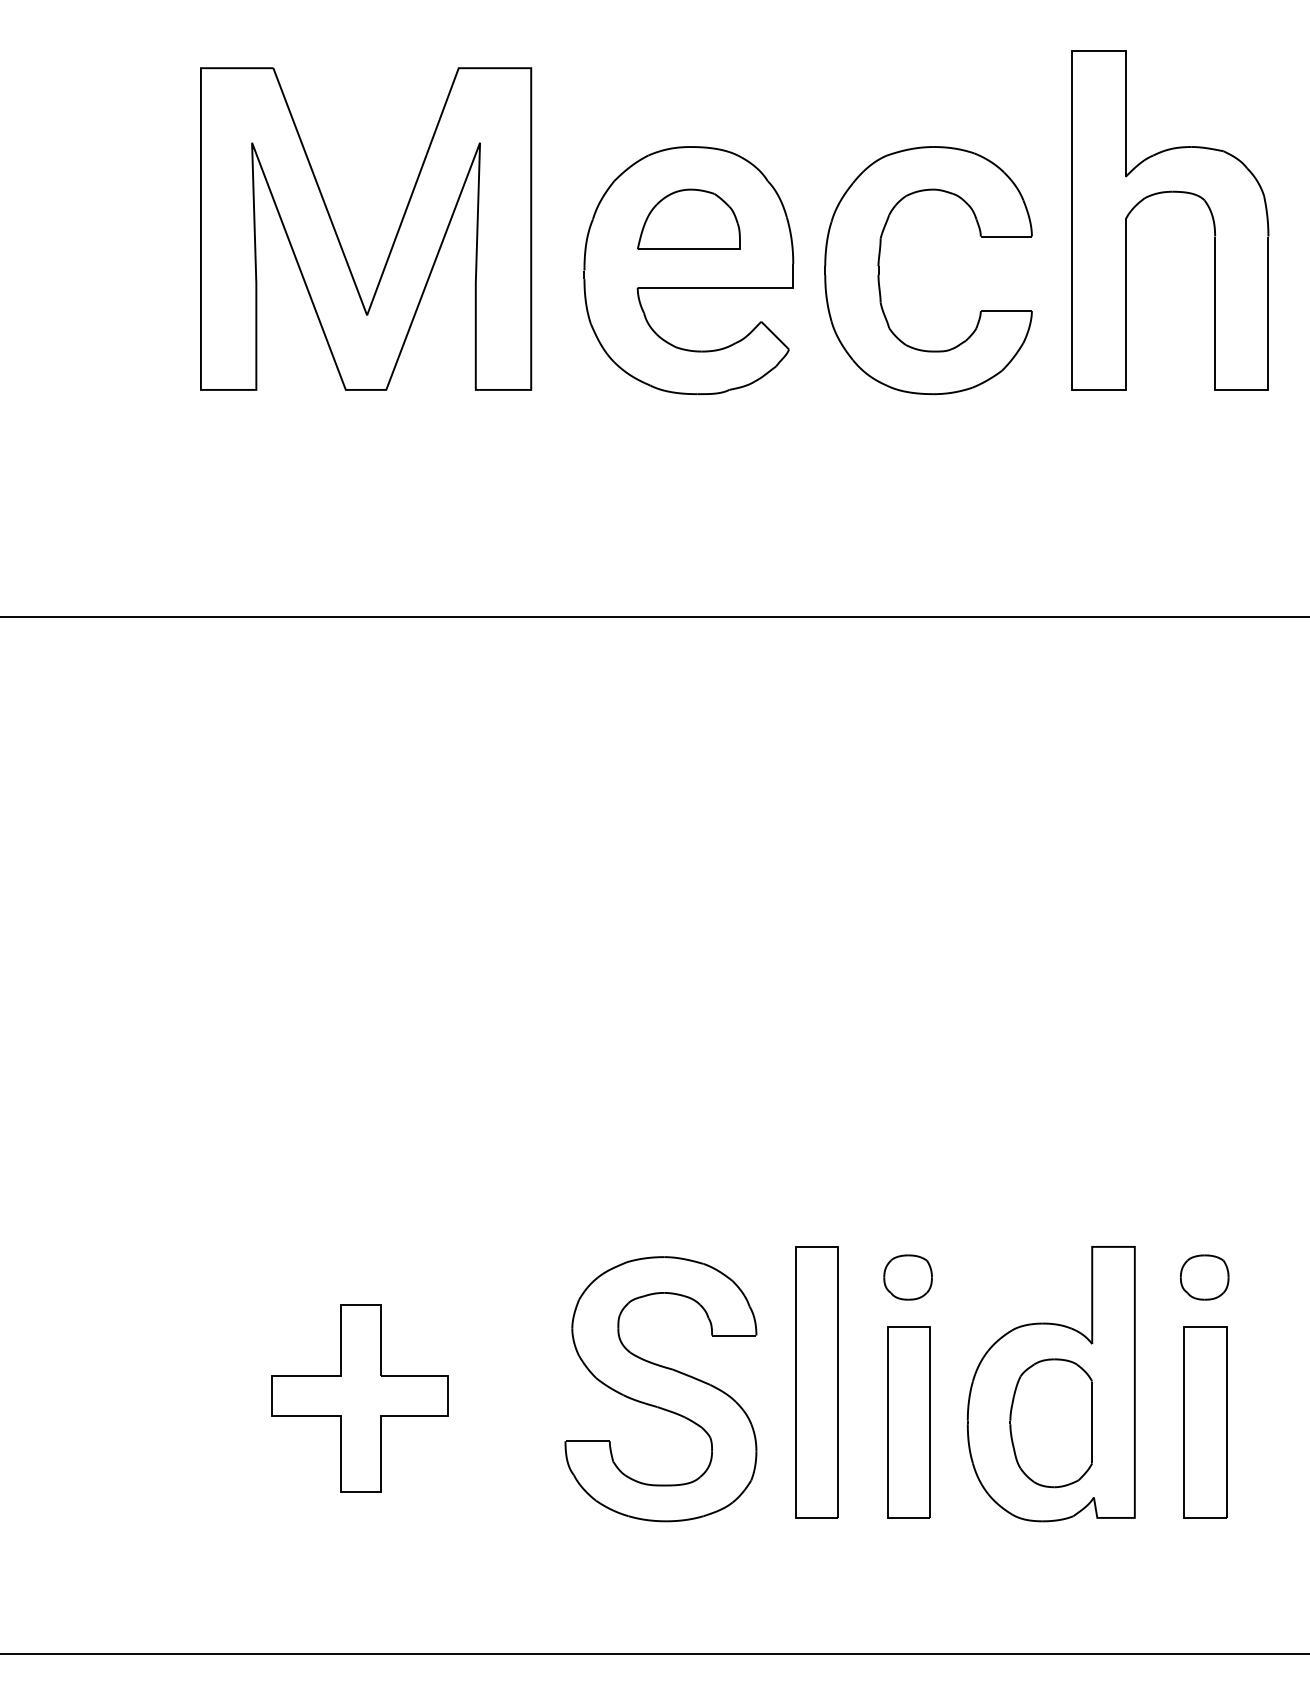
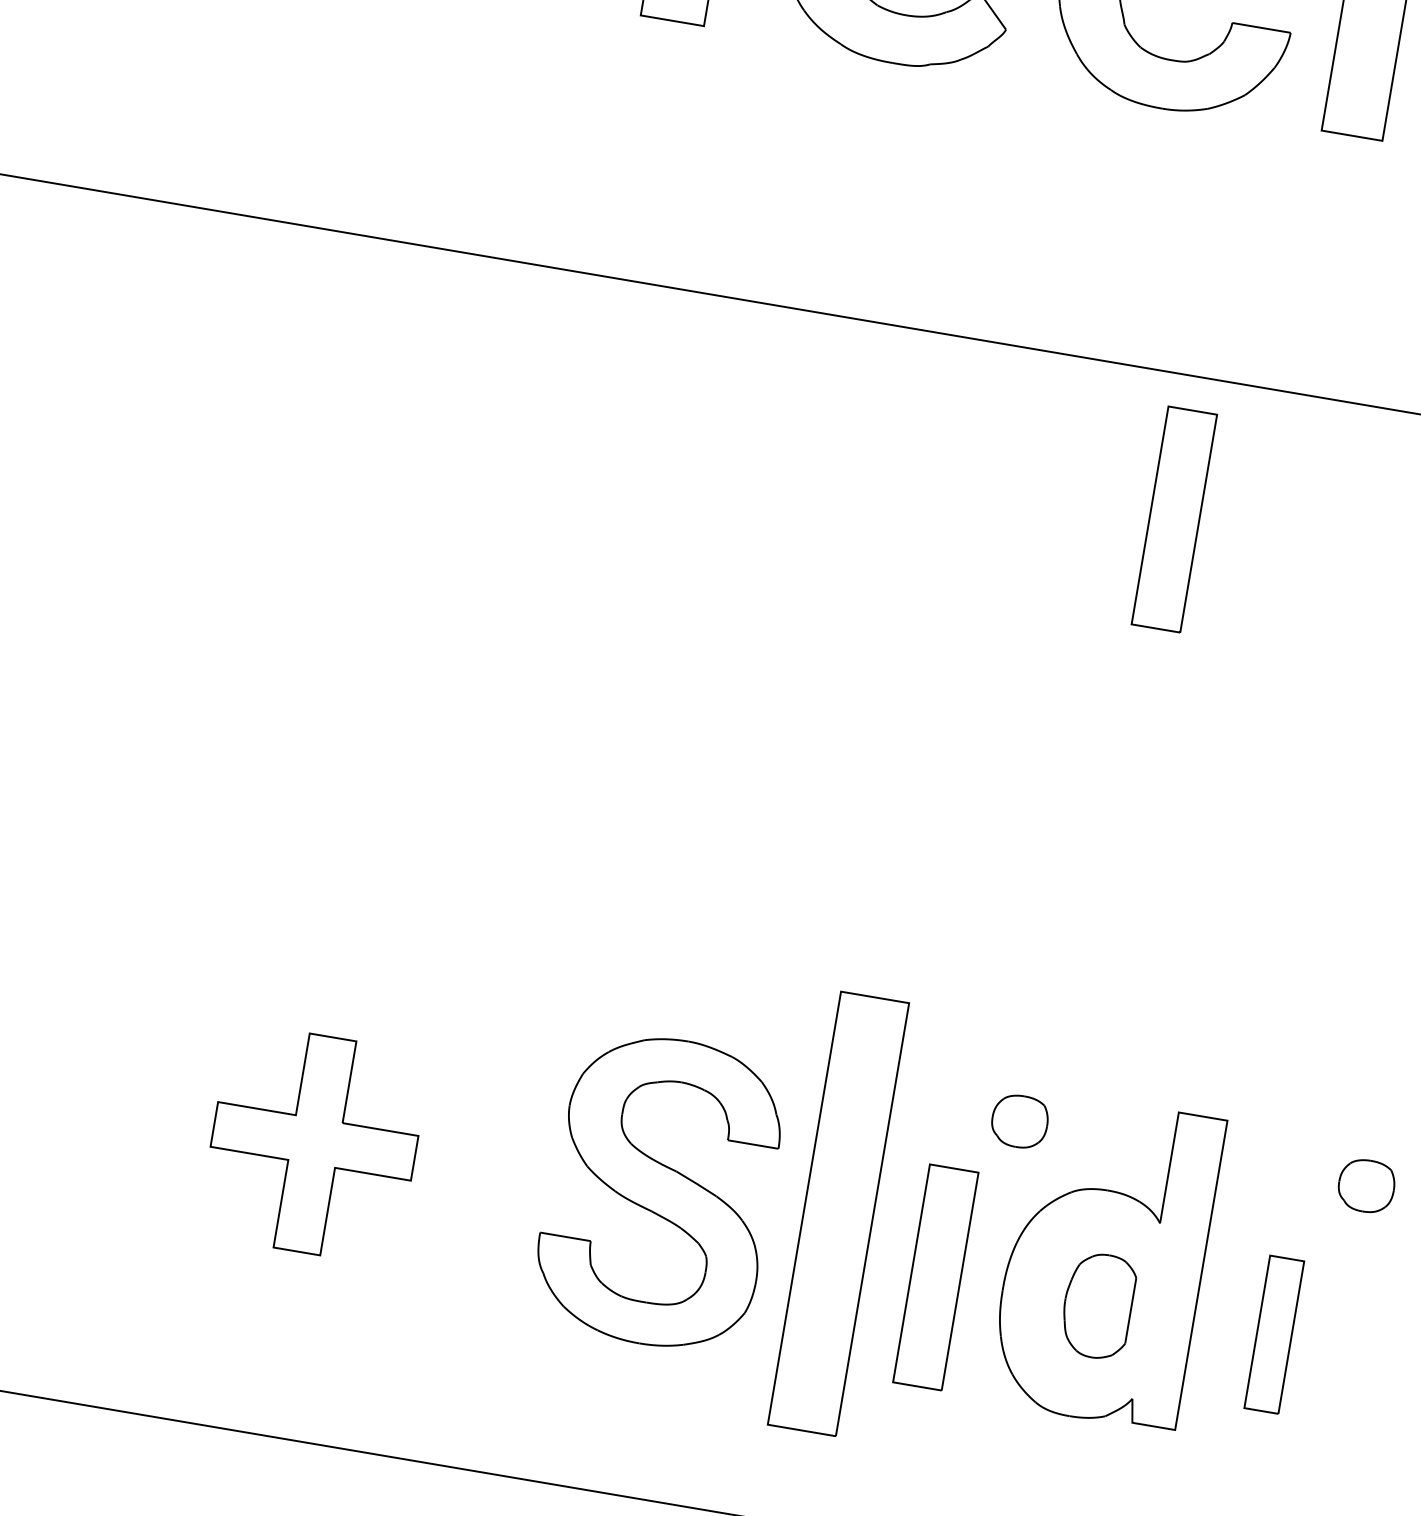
part: (1002, 742) -> (1173, 519), added
part: (907, 1277) -> (1019, 1121), moved
part: (1204, 1277) -> (1366, 1185), moved
part: (816, 1382) -> (838, 1214), size x1.4
part: (1205, 1422) -> (1274, 1334), size x0.7
part: (1050, 1423) -> (1097, 1305), size x0.7

